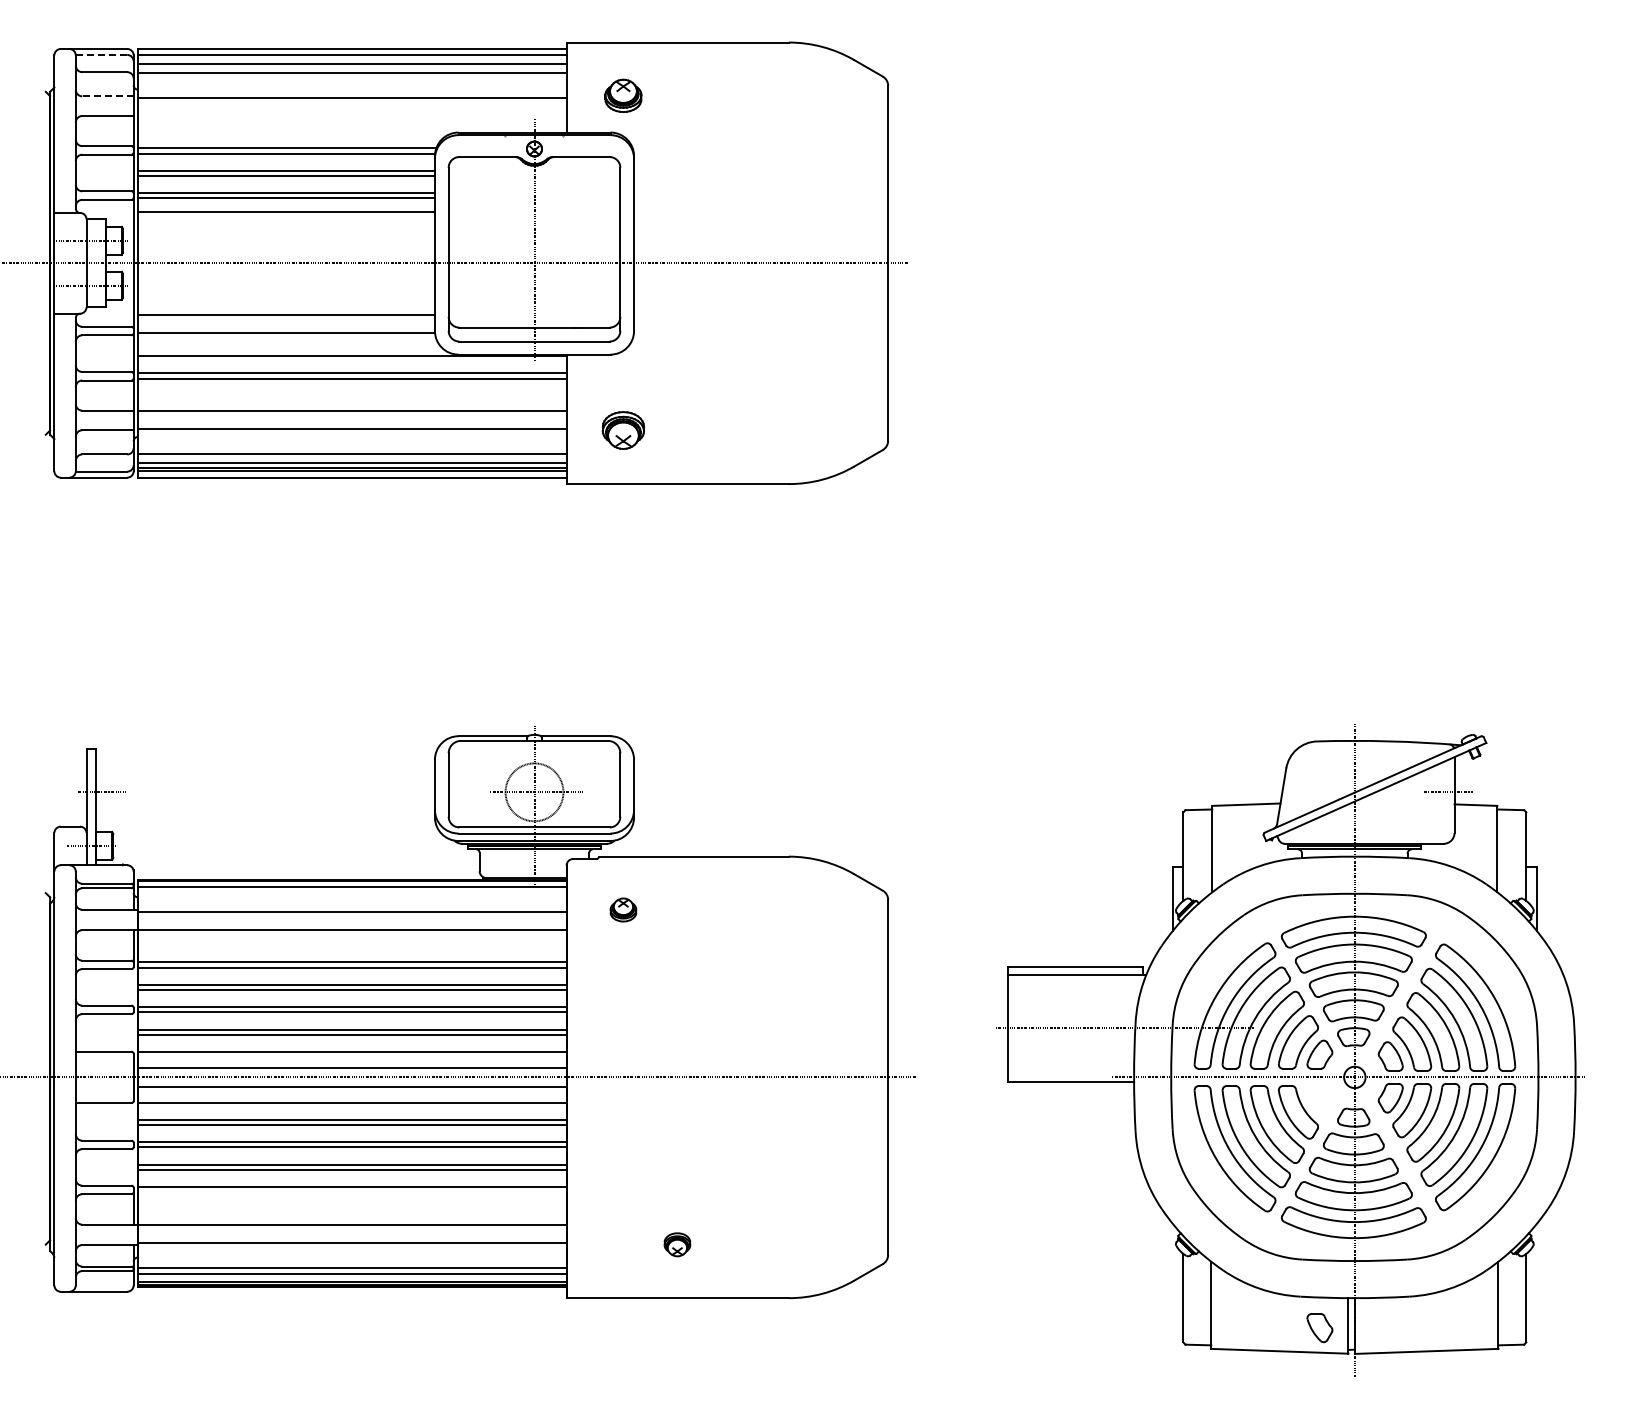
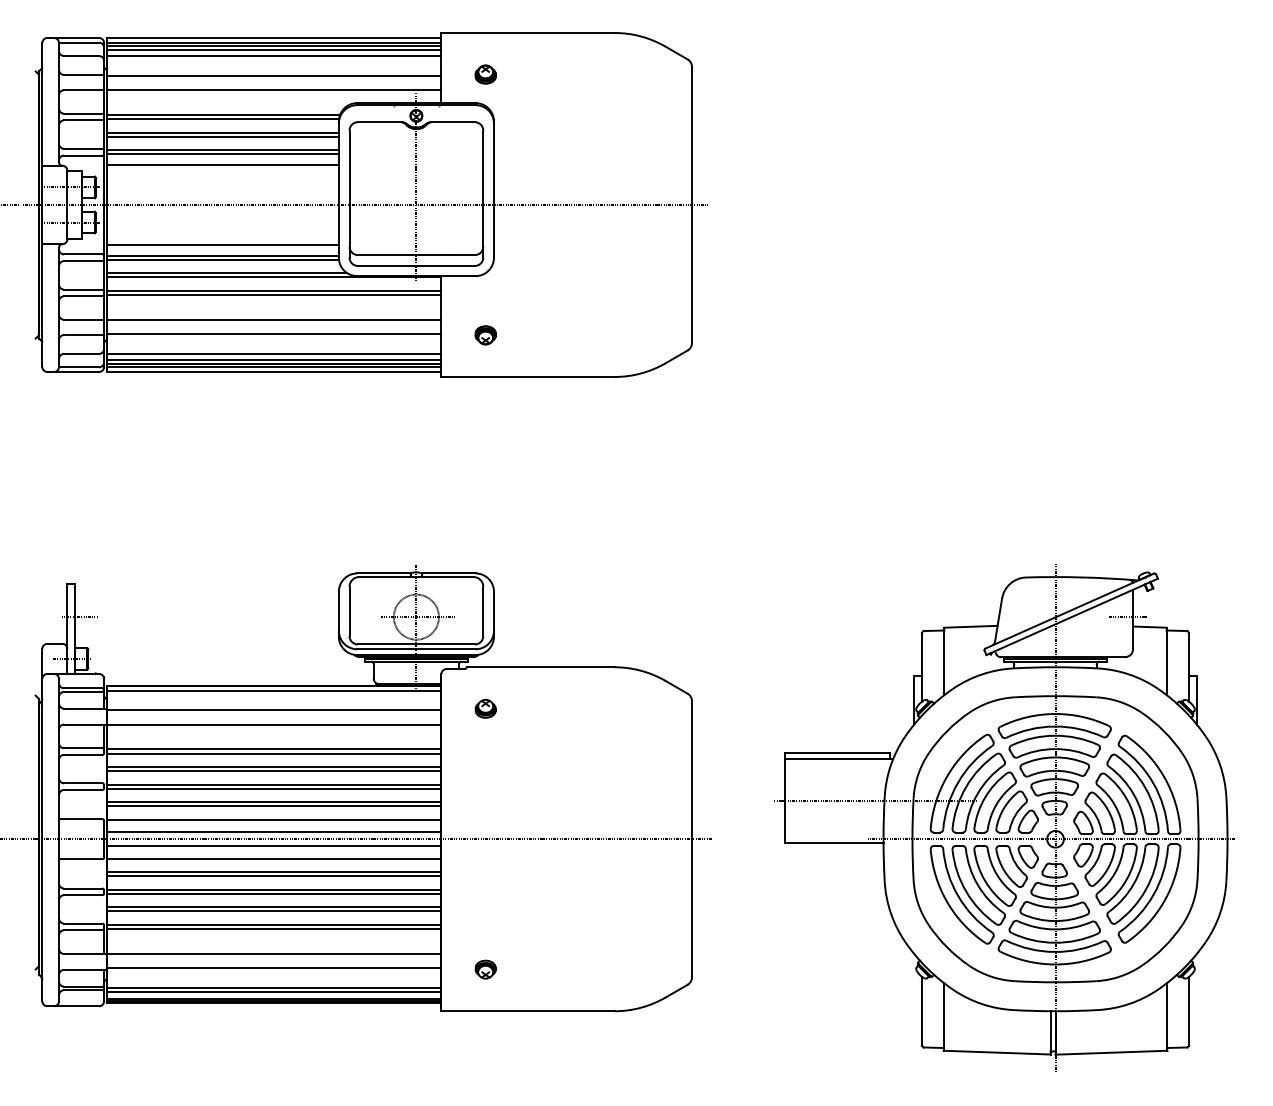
line: (101, 54) -> (79, 42), dashed -> solid
line: (351, 58) -> (273, 45), added
part: (623, 95) -> (485, 74), size x0.71
line: (107, 96) -> (83, 75), dashed -> solid
line: (351, 116) -> (273, 90), added
line: (285, 328) -> (222, 255), added
line: (291, 350) -> (227, 272), added
part: (623, 430) -> (485, 335), size x0.62
line: (351, 1192) -> (273, 928), added
part: (677, 1244) -> (485, 969), moved
part: (1319, 1328) -> (1027, 857), moved

